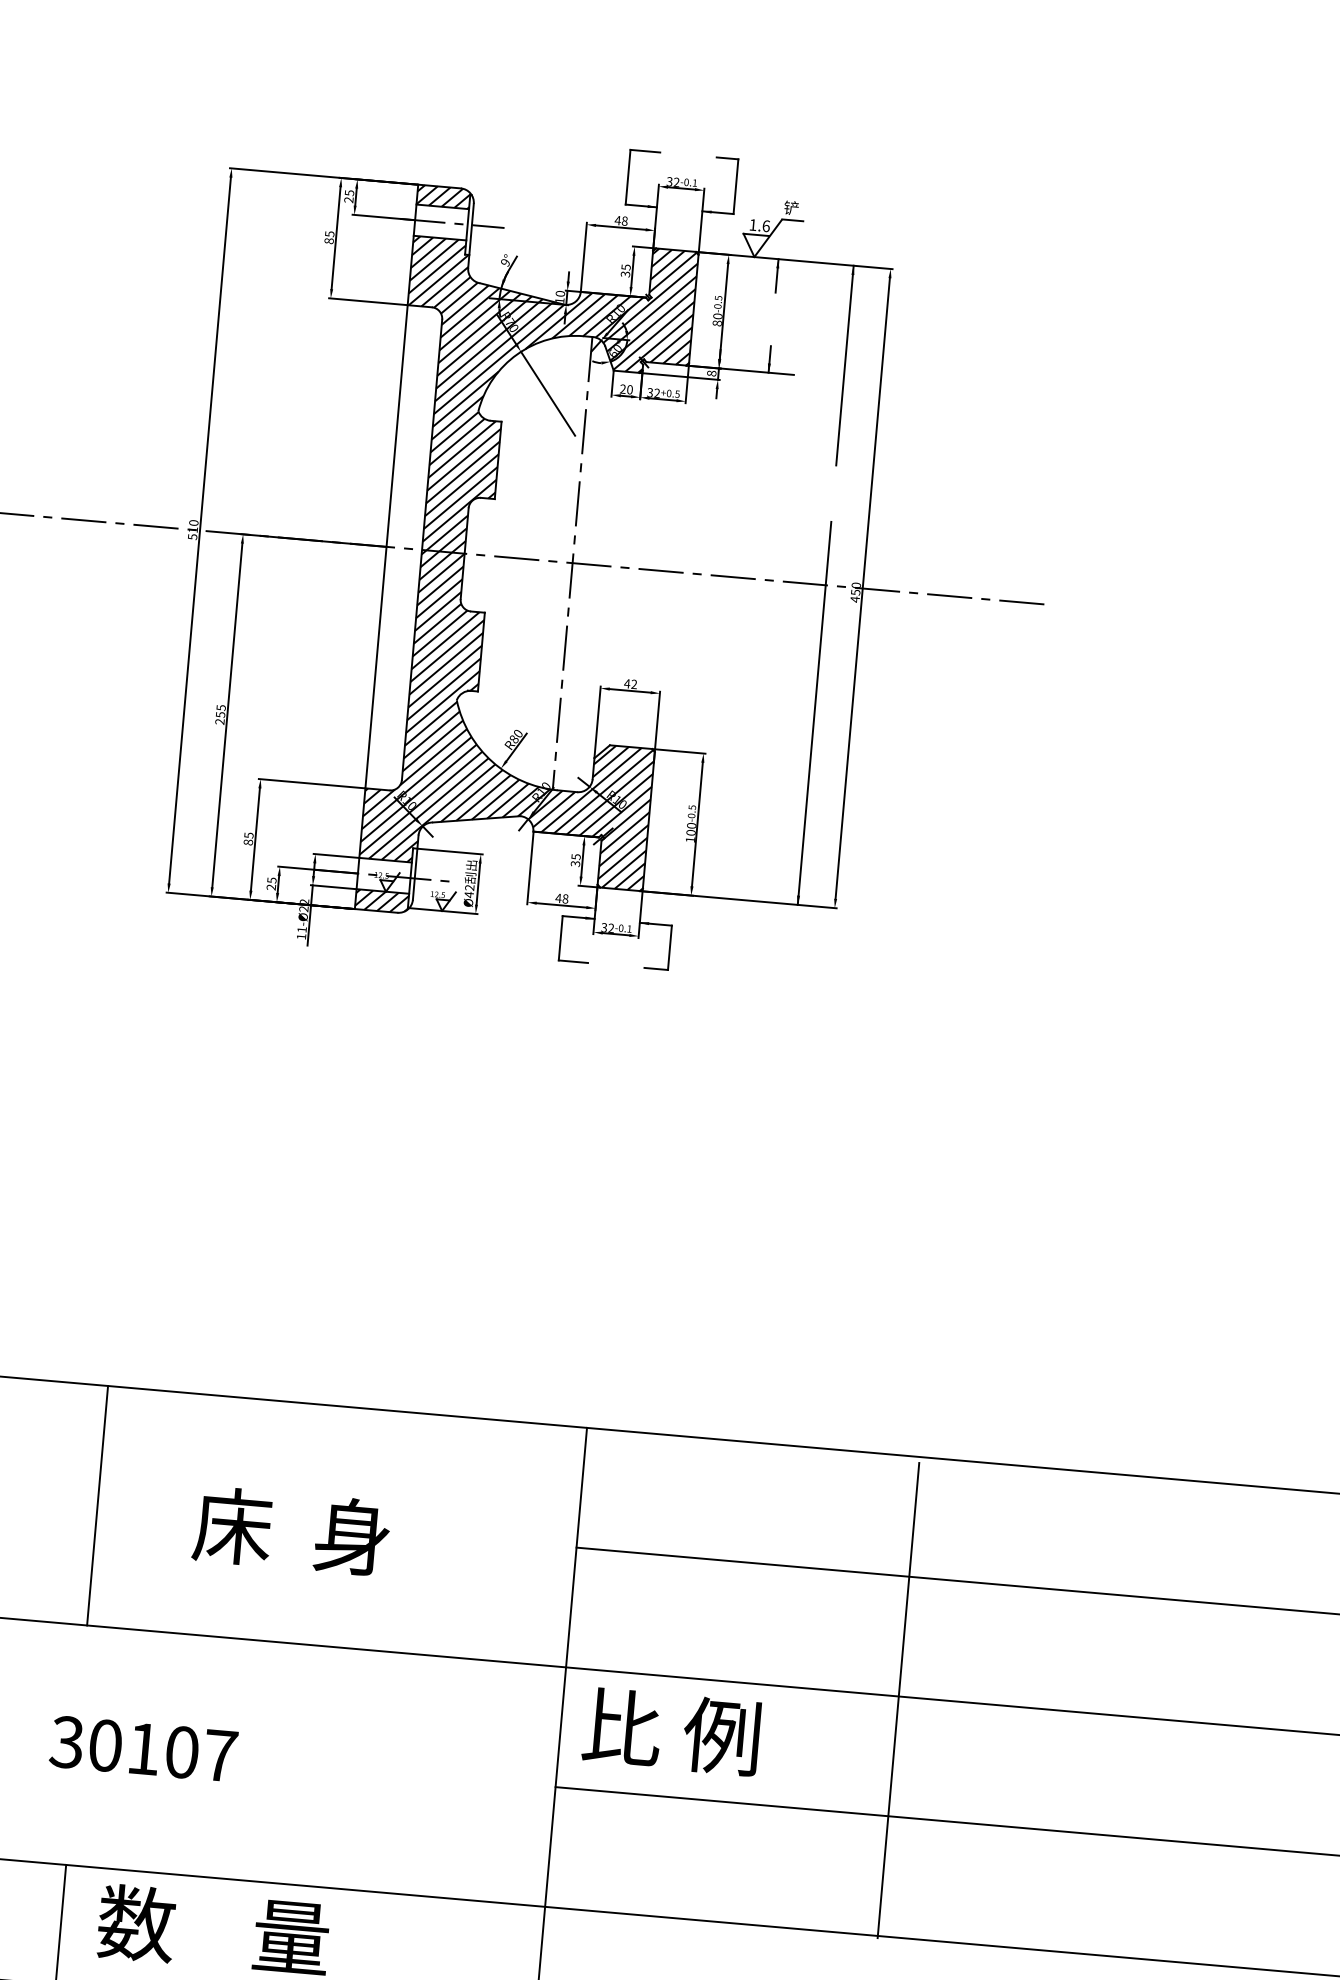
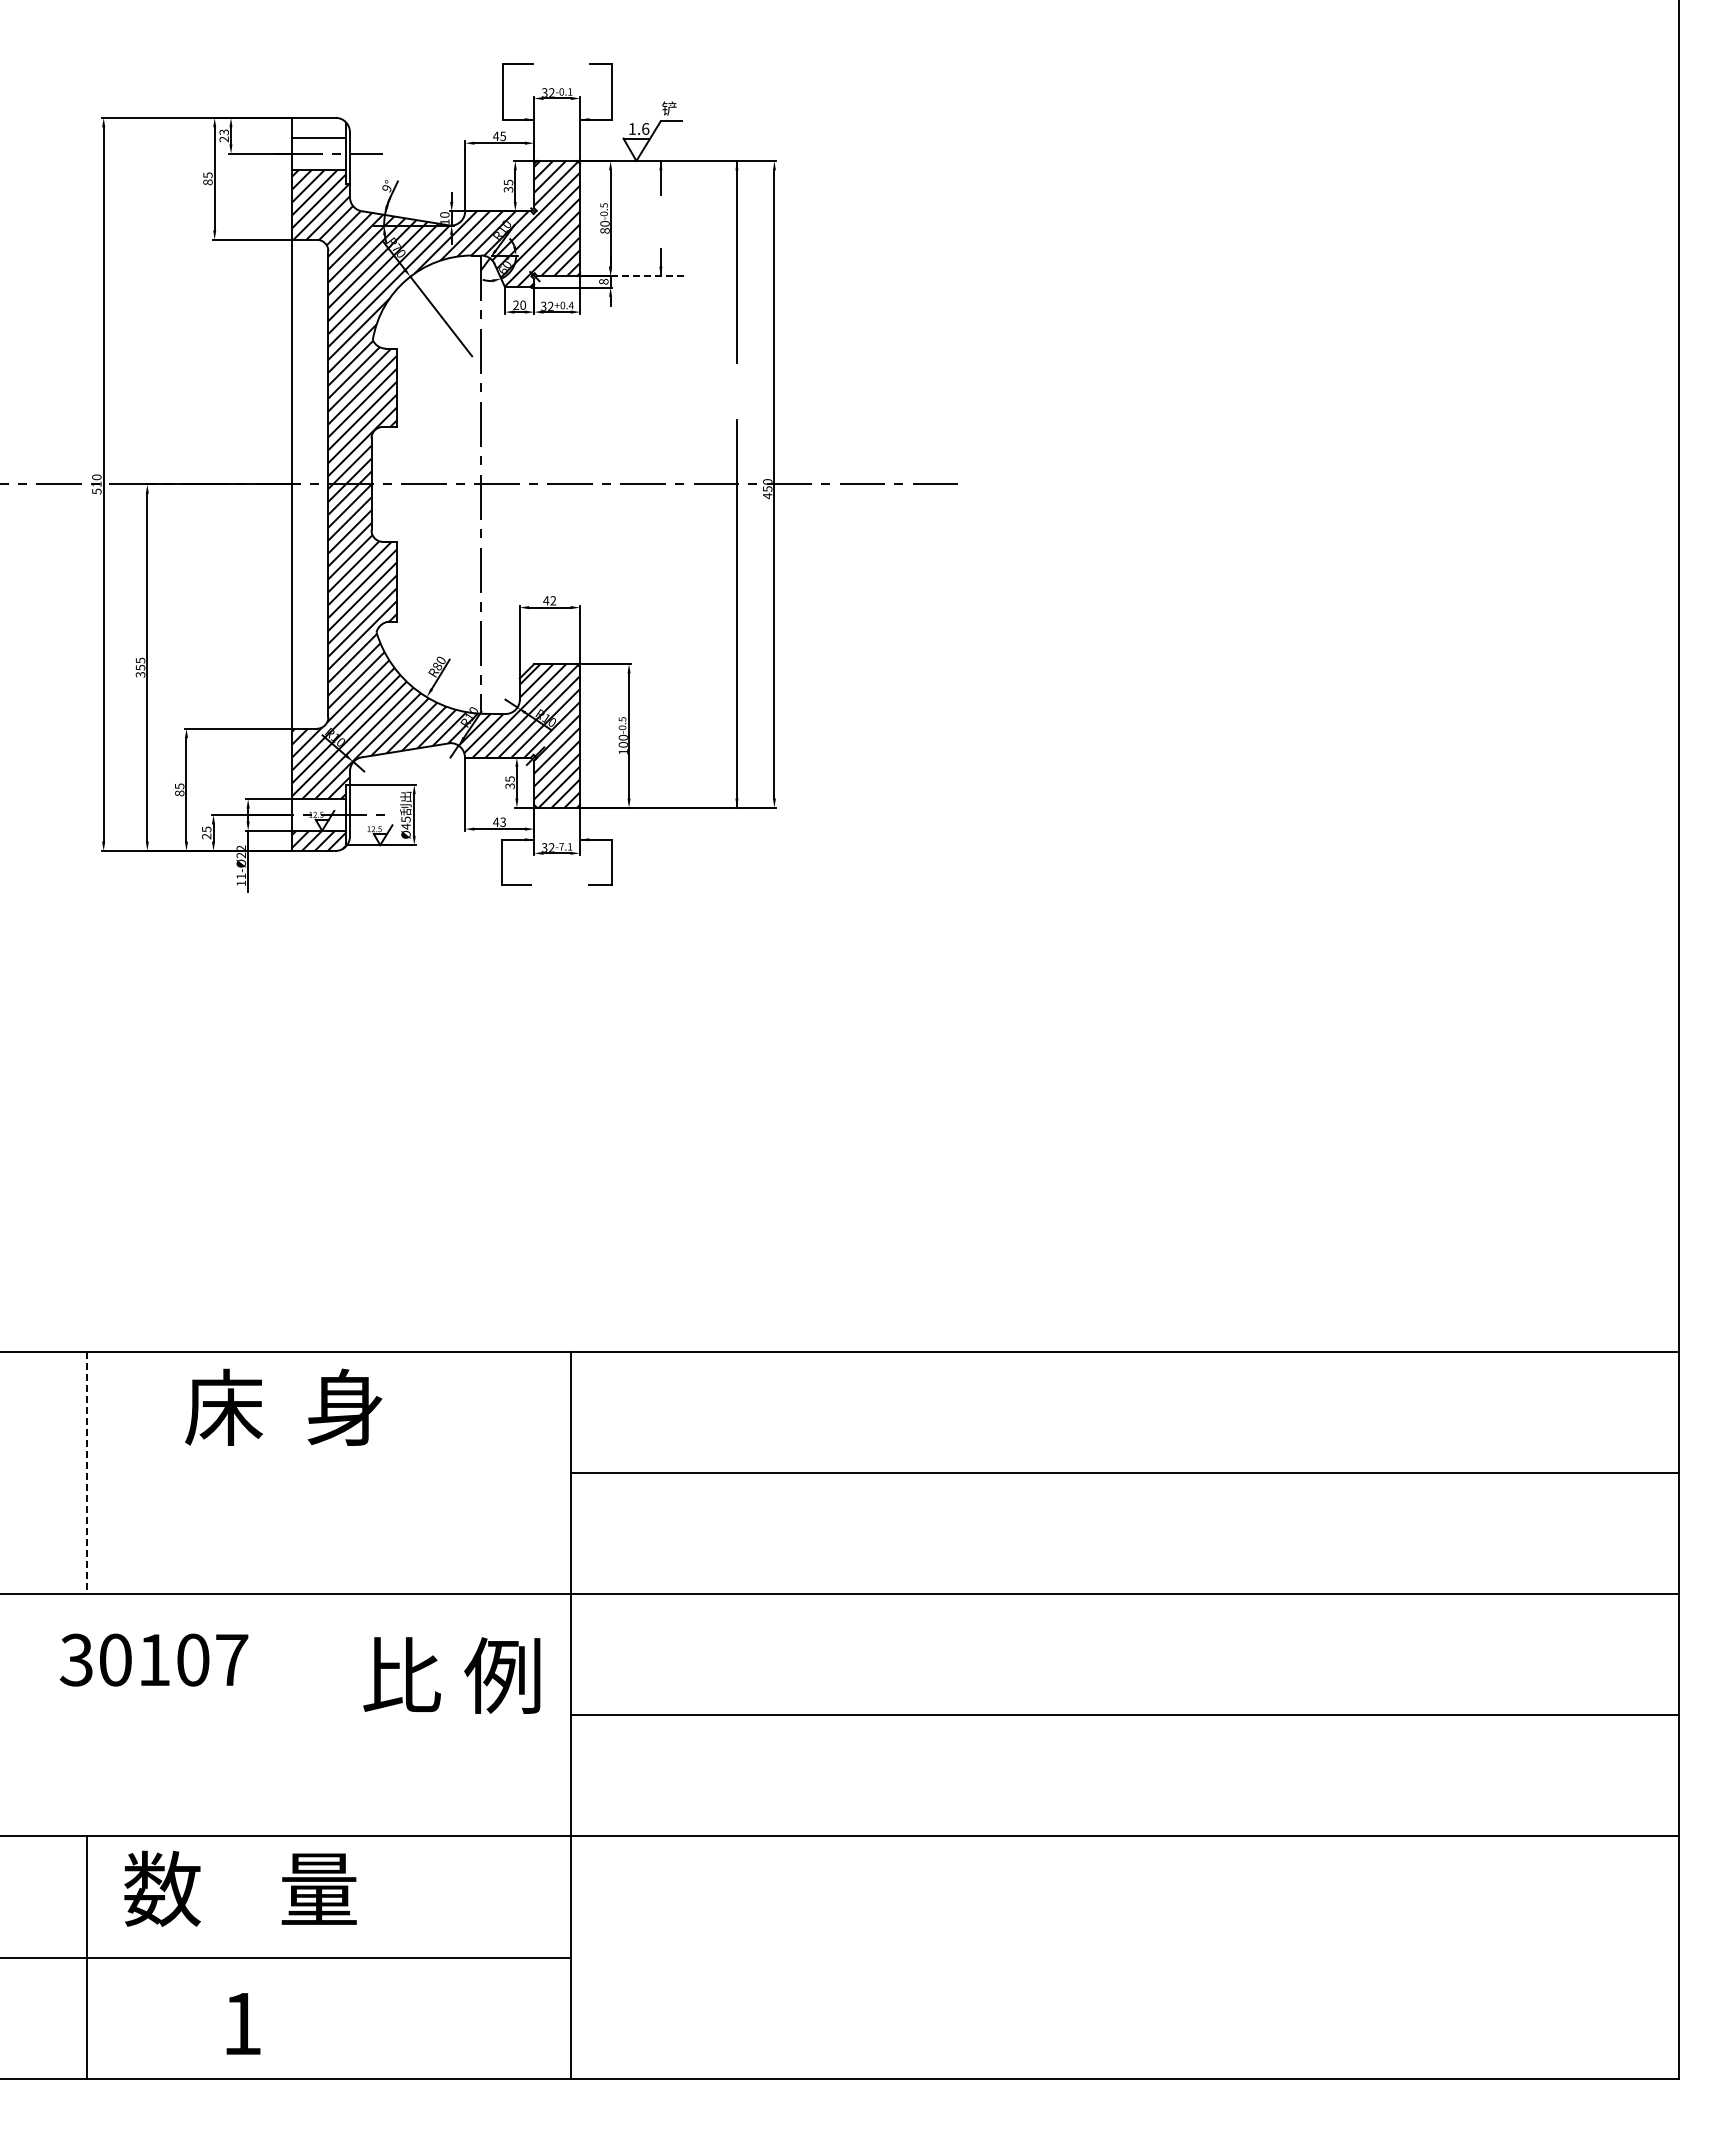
text: (348, 192) -> (223, 131), 25 -> 23
hatch: (444, 196) -> (319, 127), removed
text: (624, 220) -> (502, 135), 48 -> 45
line: (756, 371) -> (648, 275), solid -> dashed
text: (676, 394) -> (570, 305), +0.5 -> +0.4
text: (220, 721) -> (141, 674), 255 -> 355
text: (469, 887) -> (405, 819), Ø42 -> Ø45
text: (565, 898) -> (503, 821), 48 -> 43
text: (621, 927) -> (561, 846), -0.1 -> -7.1
line: (97, 1506) -> (86, 1473), solid -> dashed
text: (291, 1530) -> (283, 1406), moved
line: (898, 1699) -> (907, 1597), removed
text: (671, 1731) -> (451, 1675), moved
text: (144, 1748) -> (154, 1659), moved

